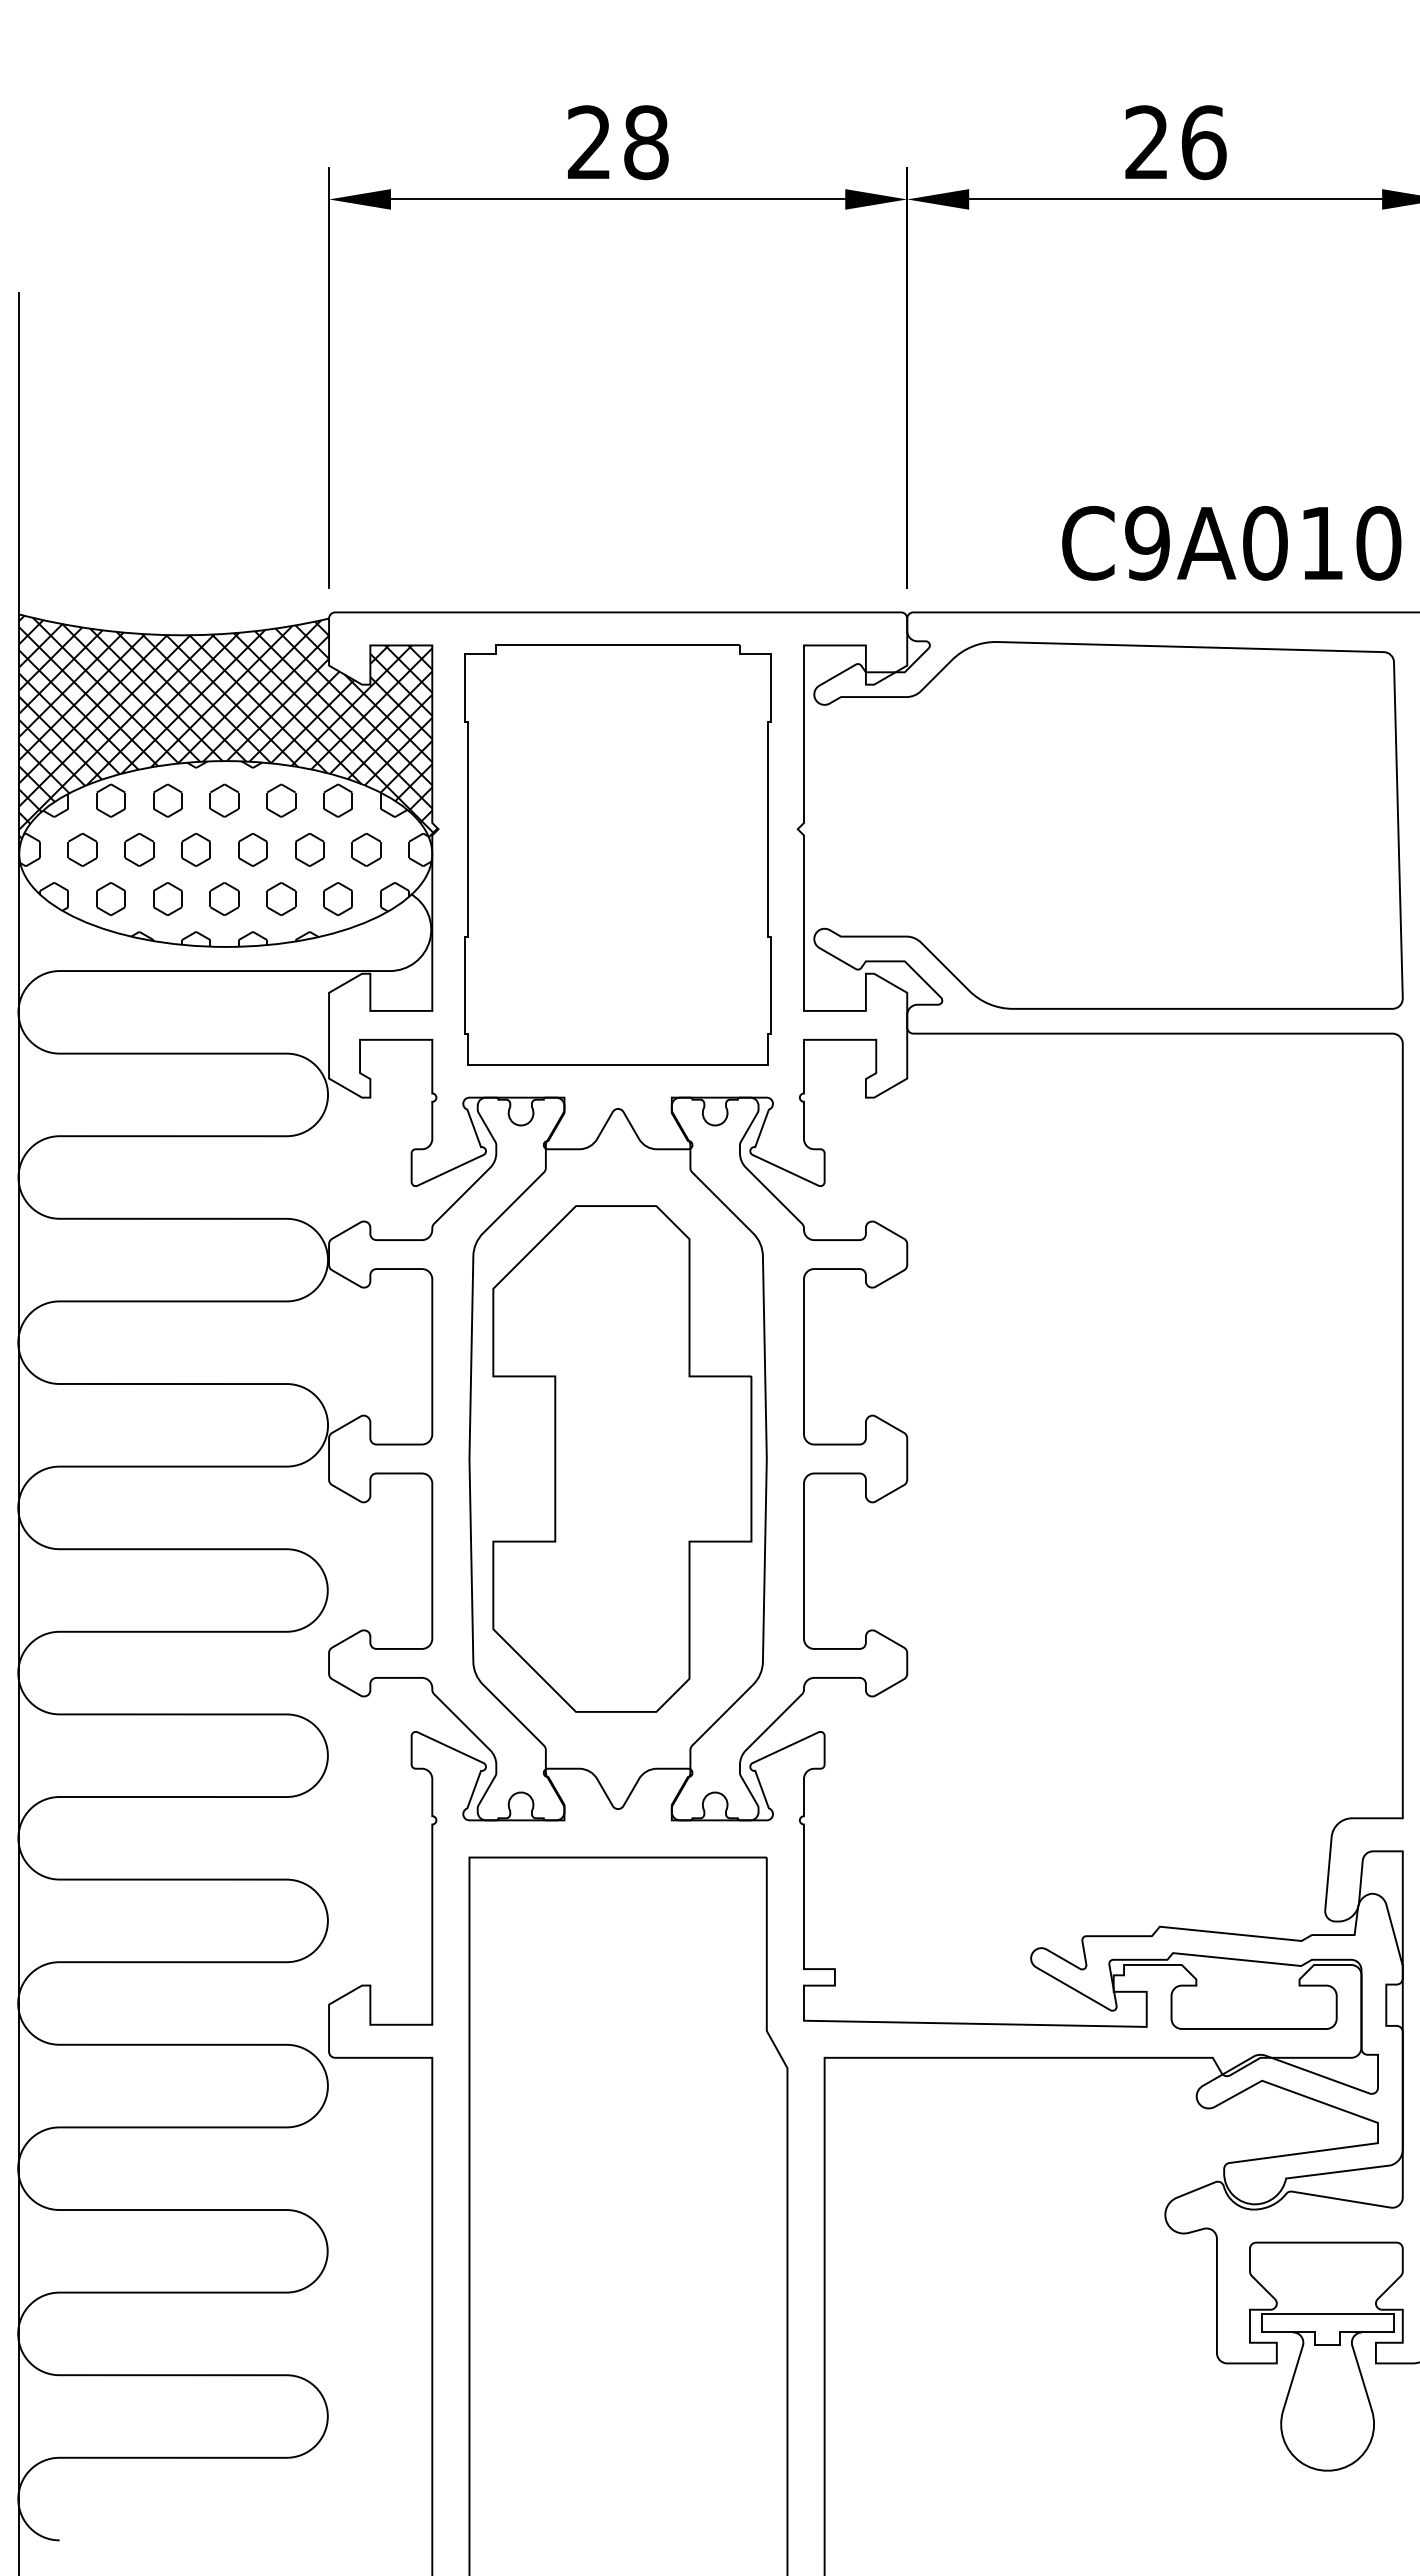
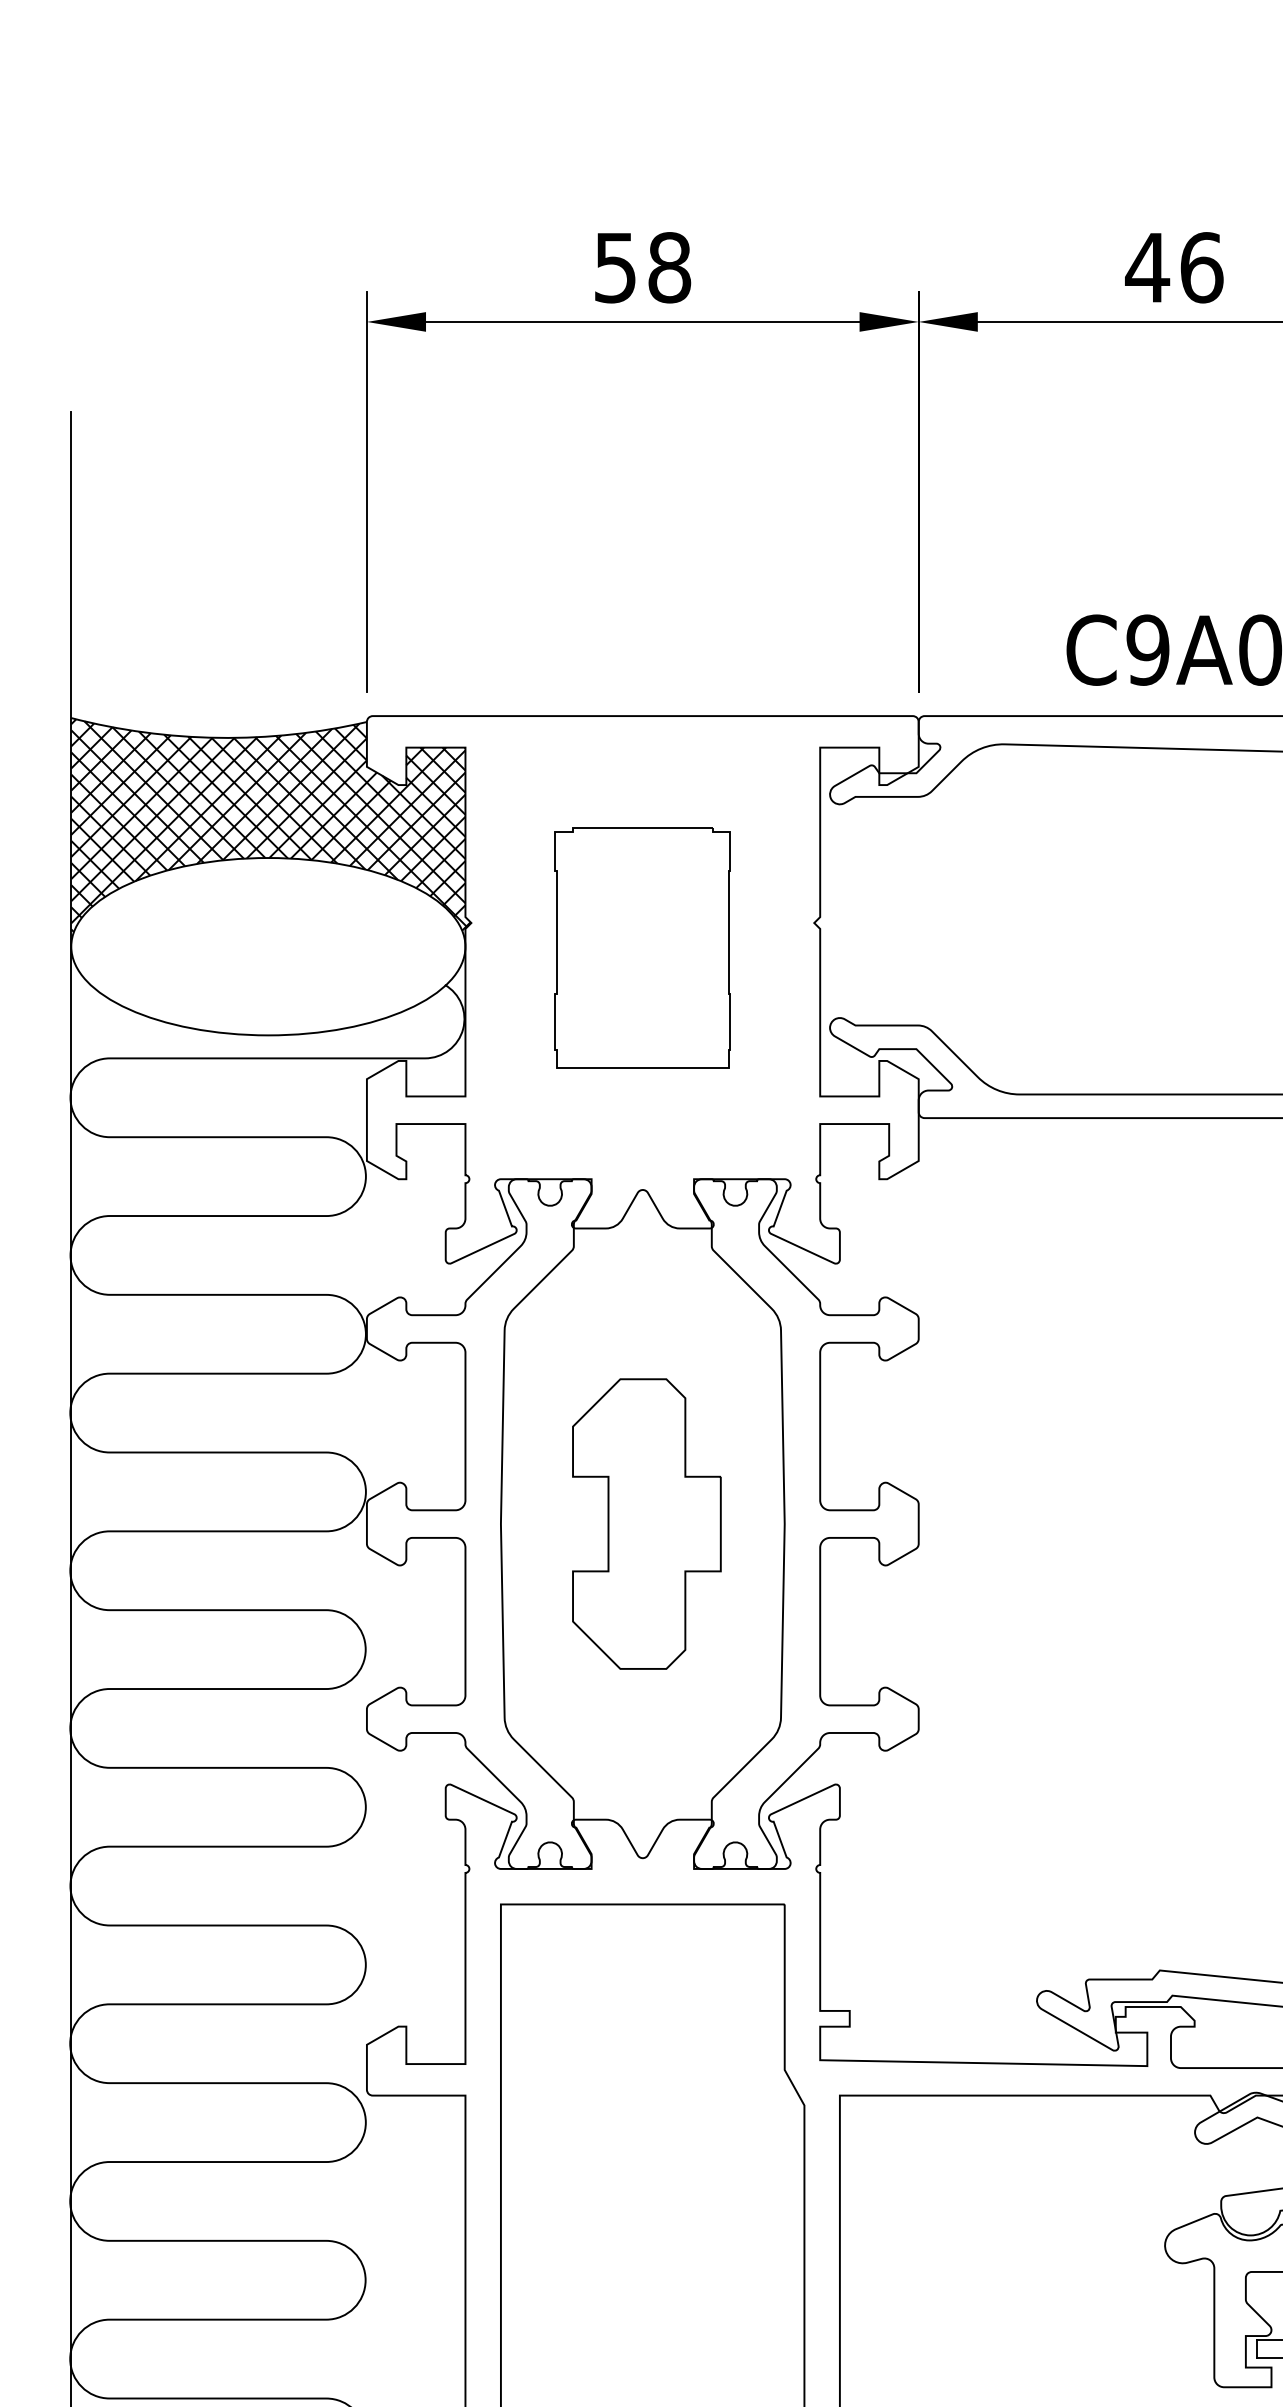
text: (1146, 141) -> (1147, 266), 26 -> 46
text: (589, 142) -> (615, 267), 28 -> 58
hatch: (225, 853) -> (268, 946), removed
part: (617, 854) -> (642, 947), size x0.6
part: (622, 1458) -> (646, 1523), size x0.6

